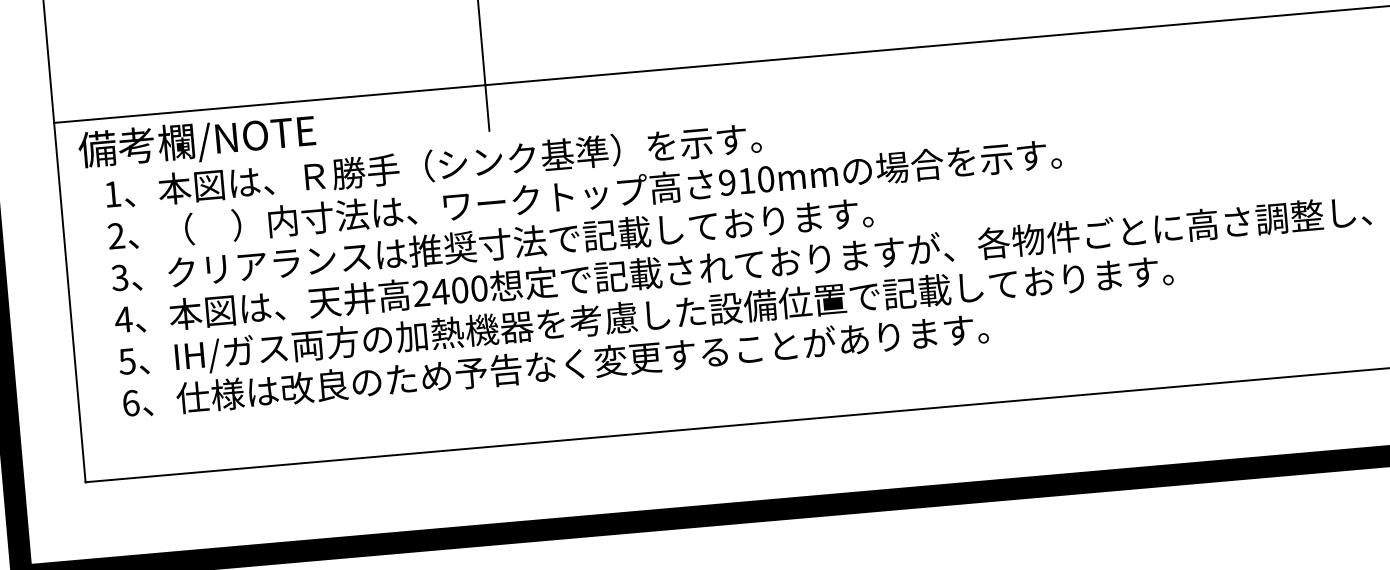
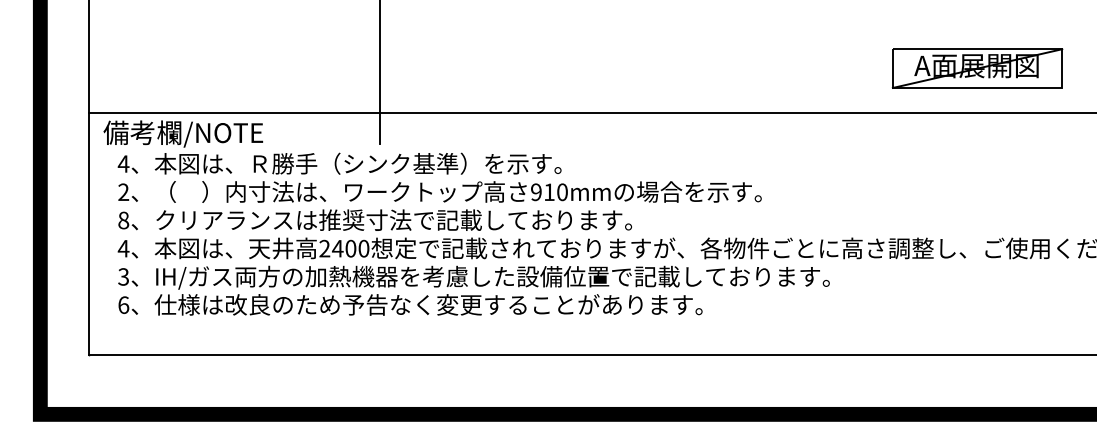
text: (112, 193) -> (123, 163), 1 -> 4
text: (119, 277) -> (123, 220), 3 -> 8
text: (126, 360) -> (123, 276), 5 -> 3

